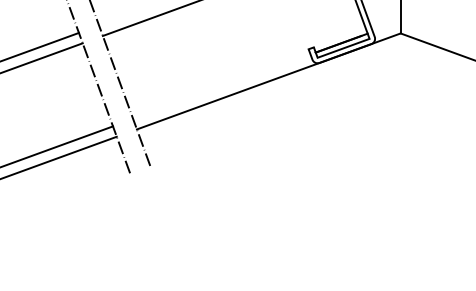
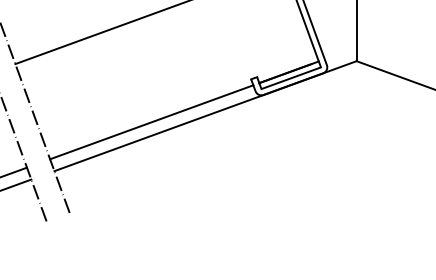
line: (221, 86) -> (151, 121), added

